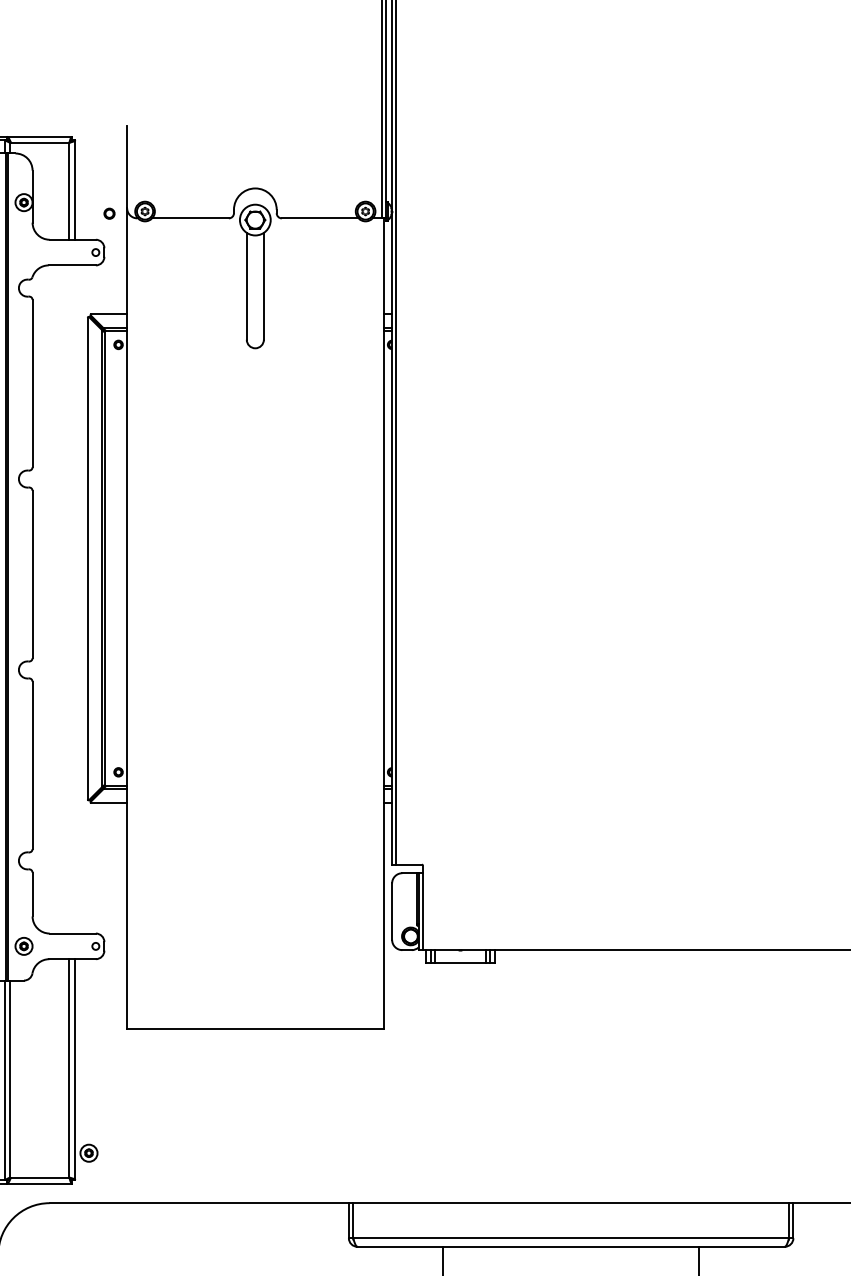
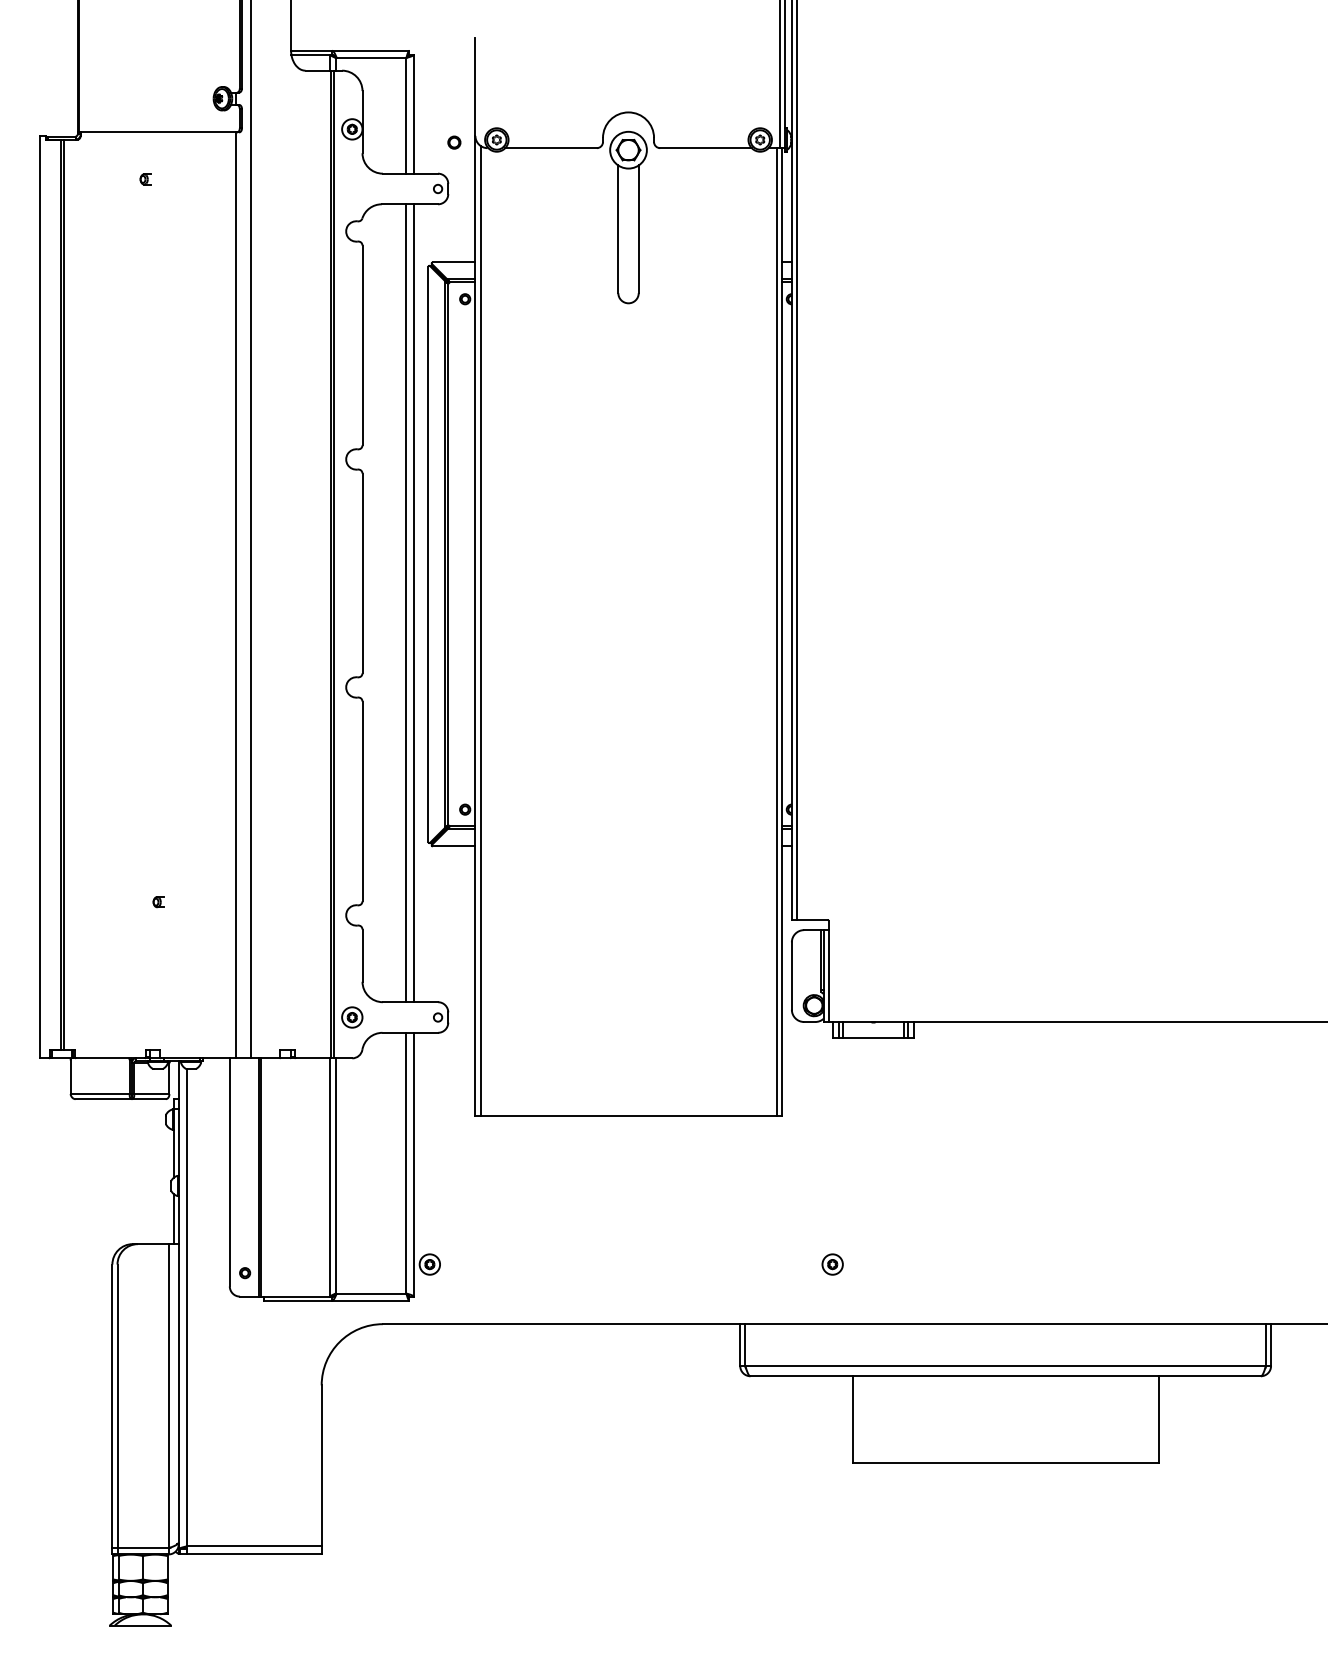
line: (69, 599) -> (406, 603), added
line: (75, 599) -> (413, 603), added
line: (131, 622) -> (480, 630), added
line: (379, 623) -> (776, 631), added
part: (426, 1153) -> (832, 1264), added

